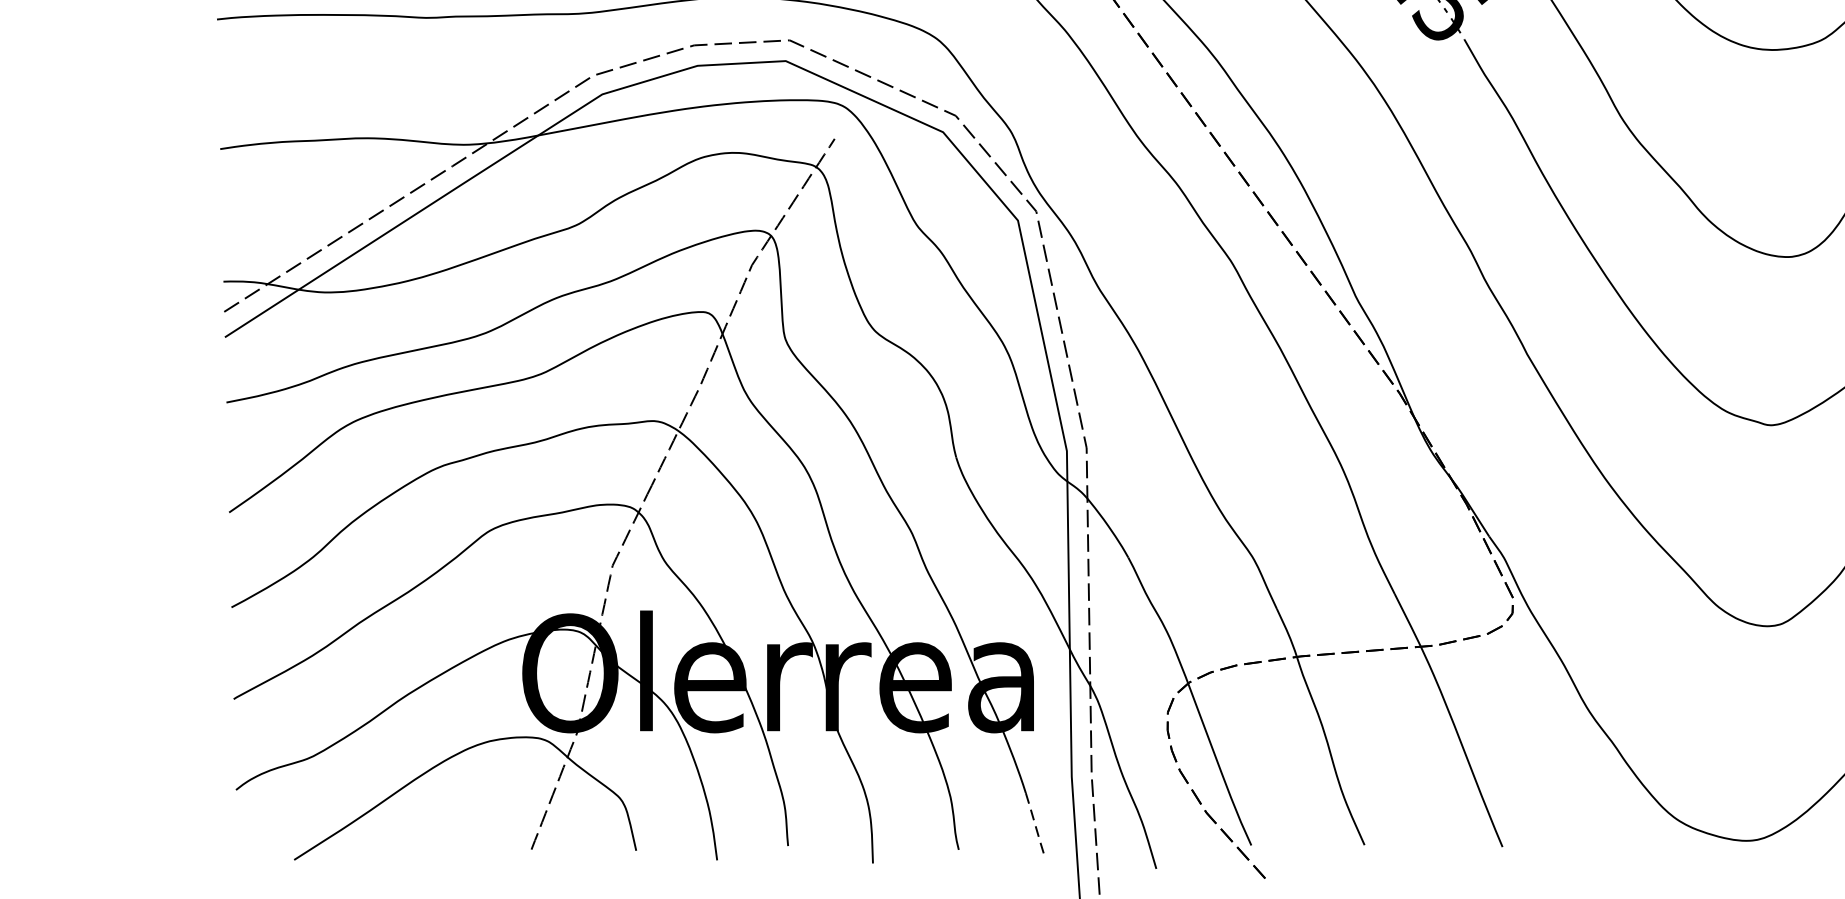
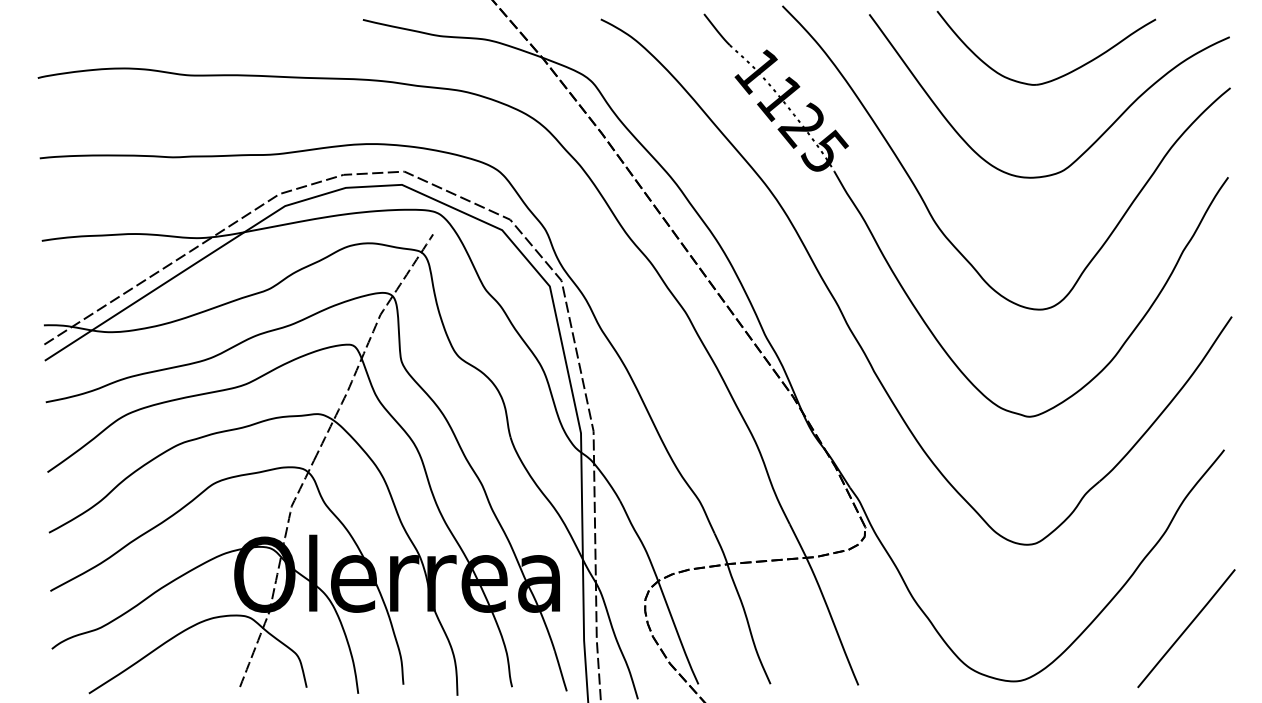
line: (1034, 825) -> (560, 671), dashed -> solid

